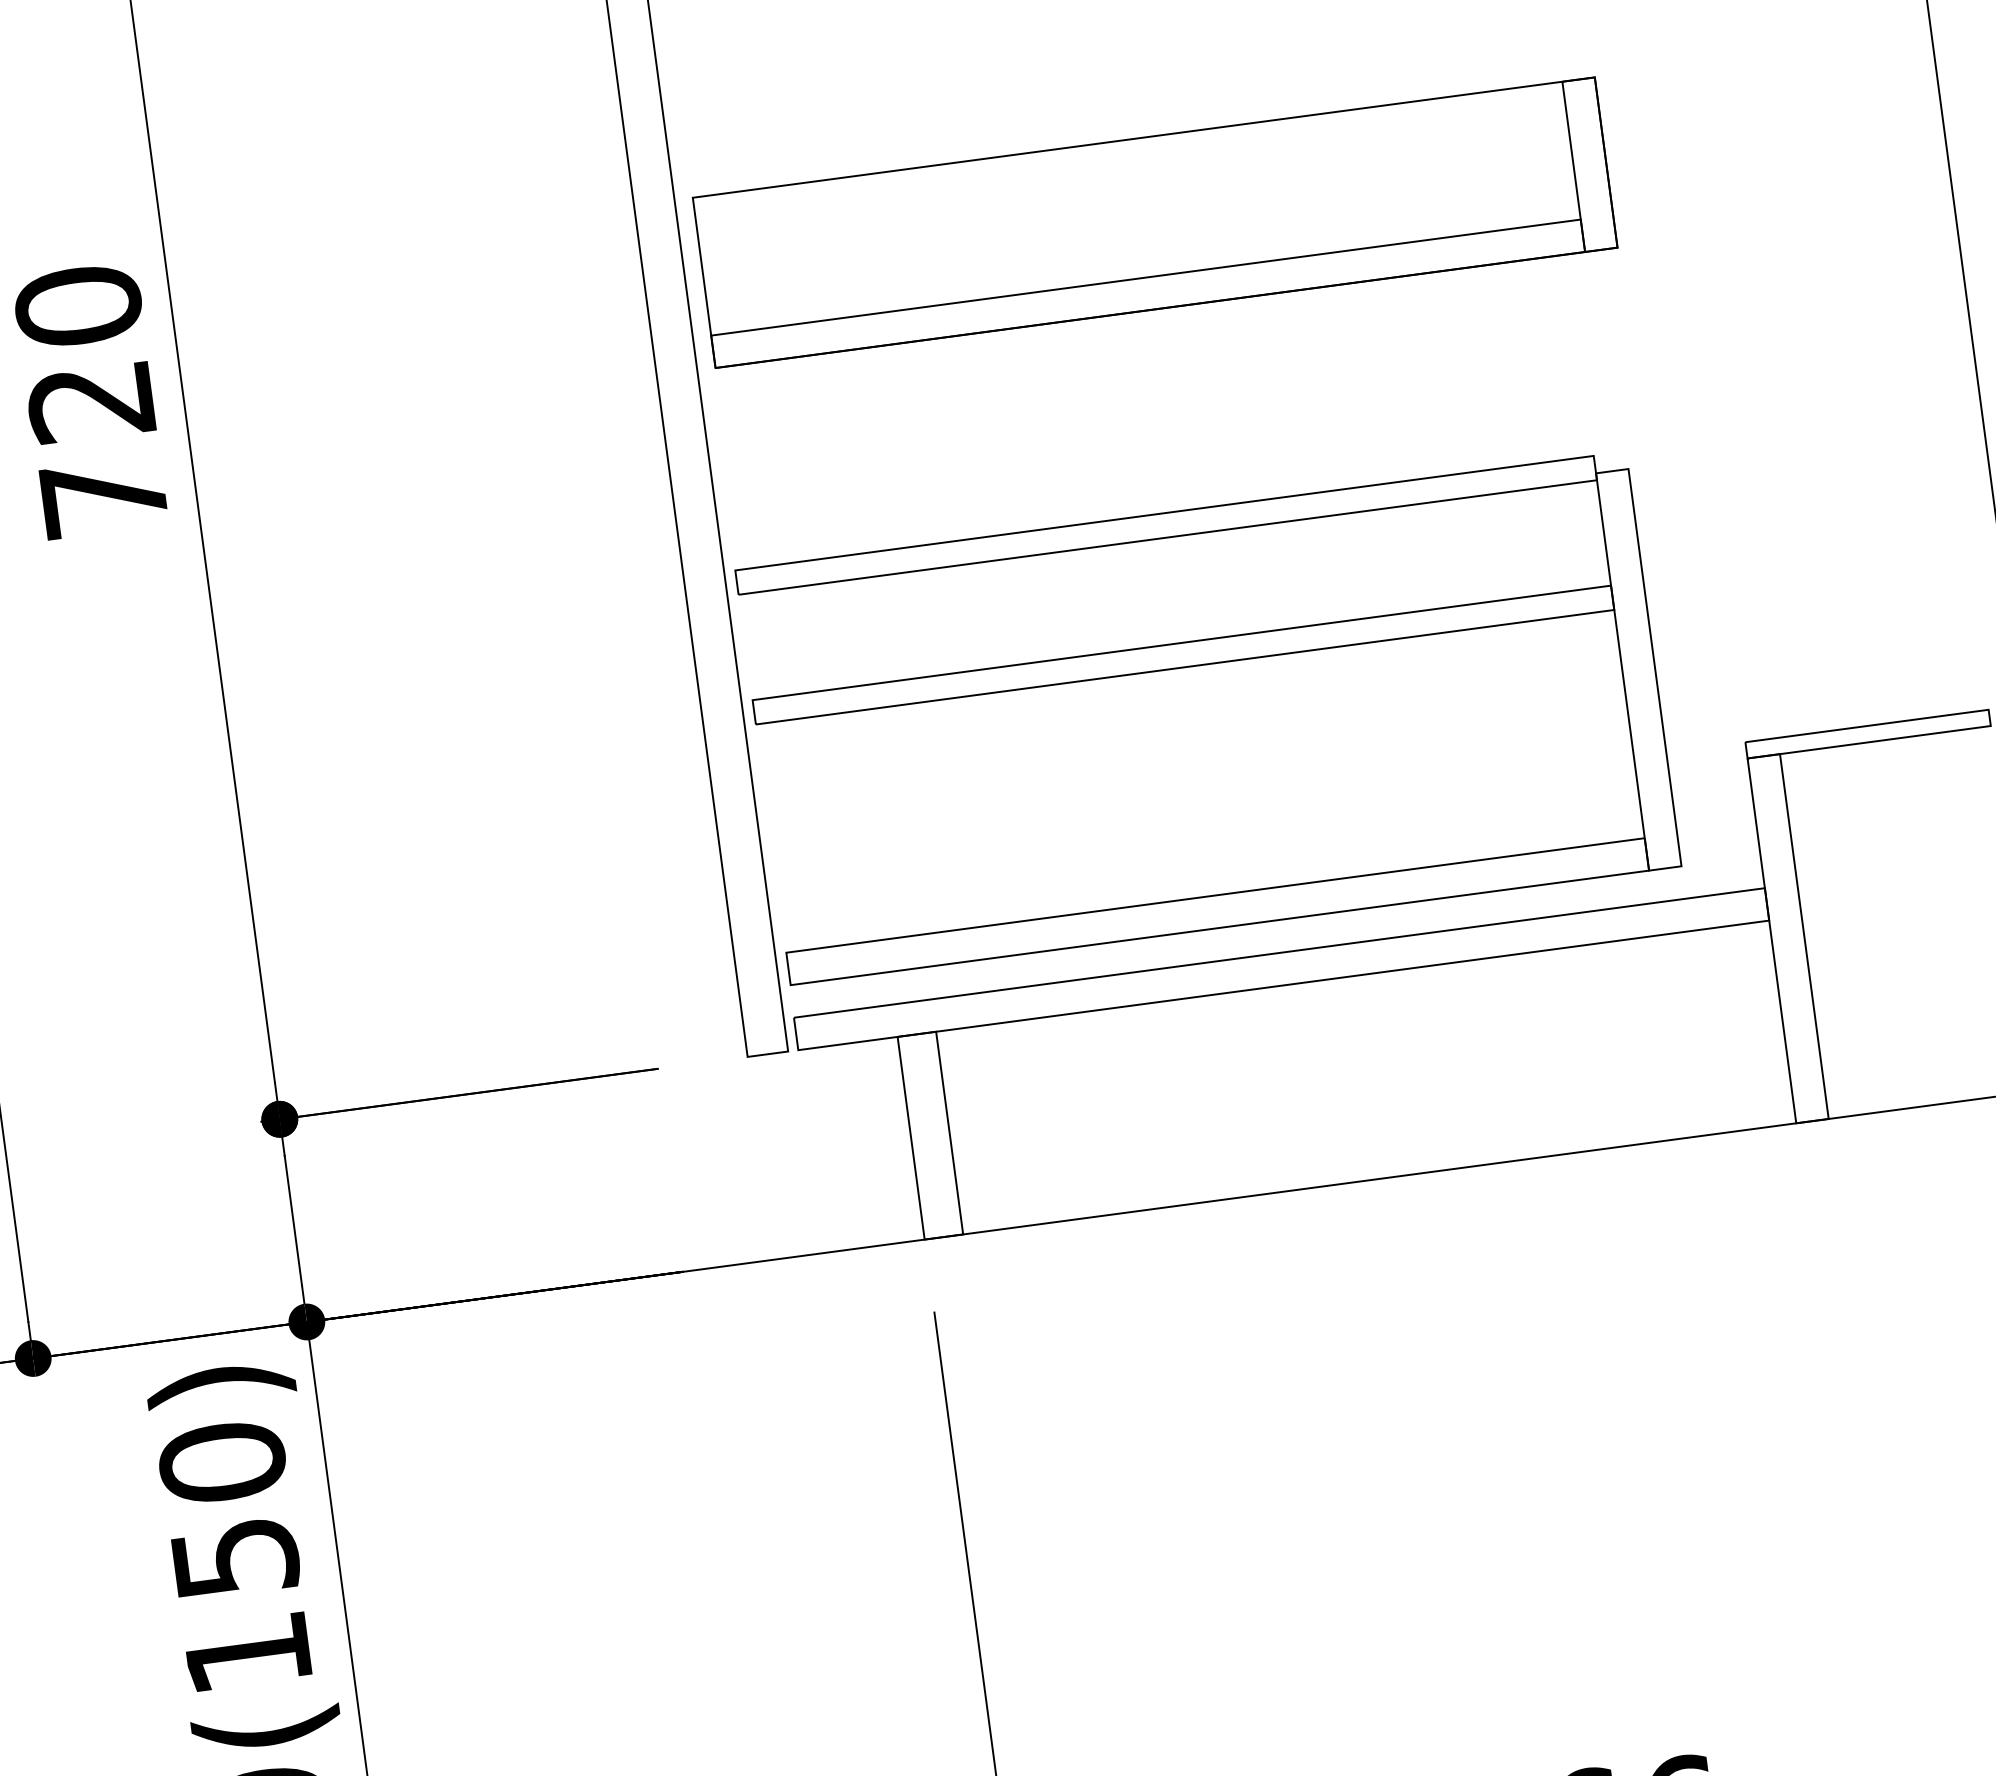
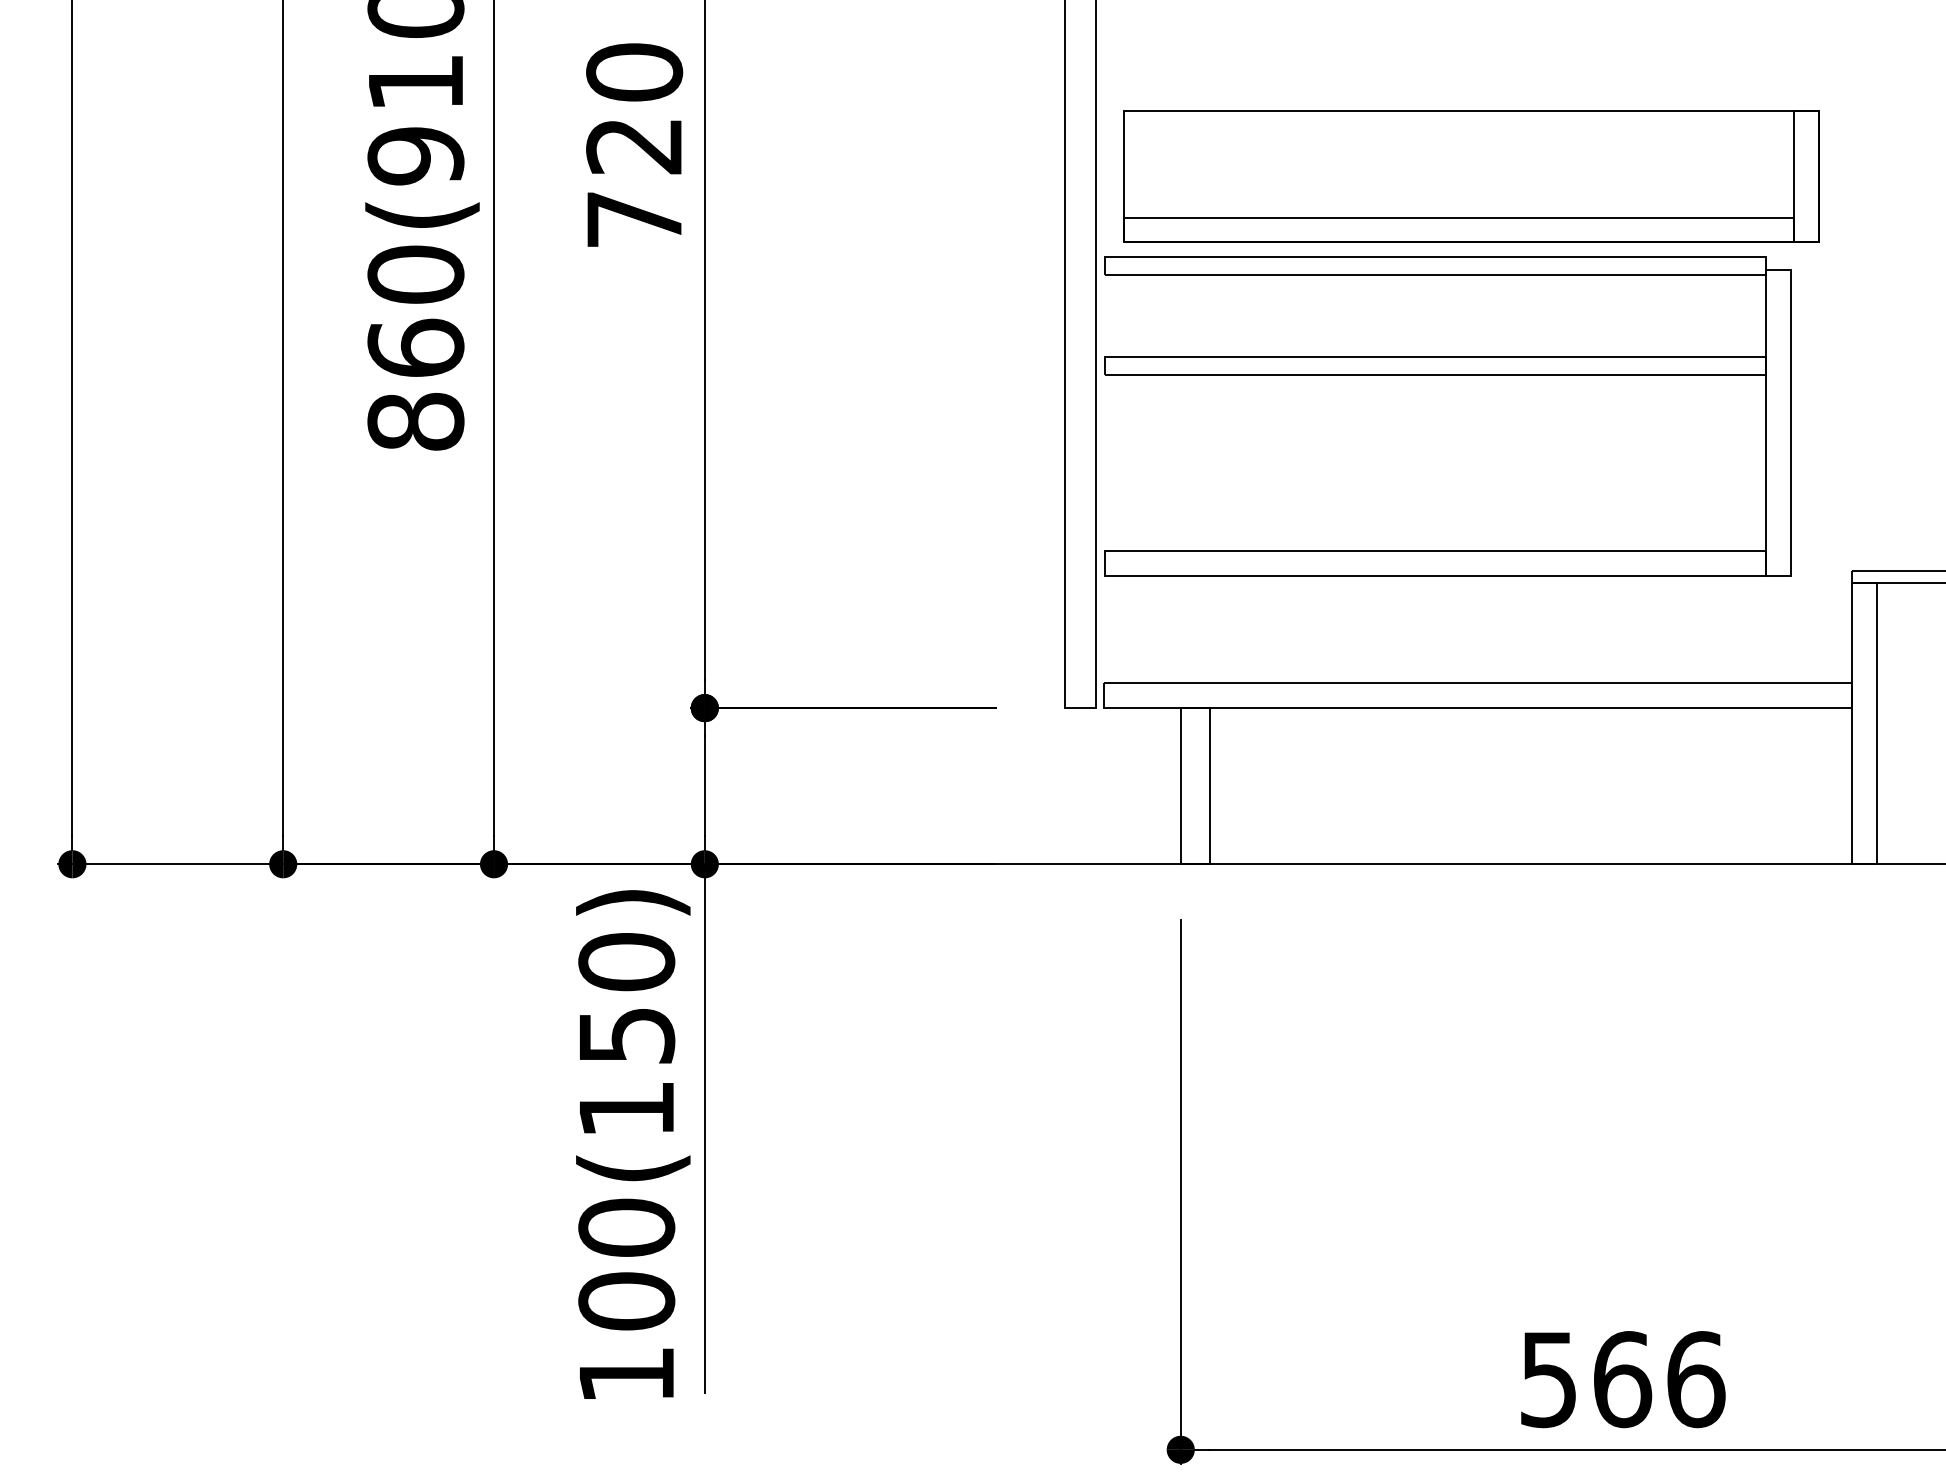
part: (1154, 222) -> (1471, 176), moved
part: (1200, 665) -> (1447, 375), moved

